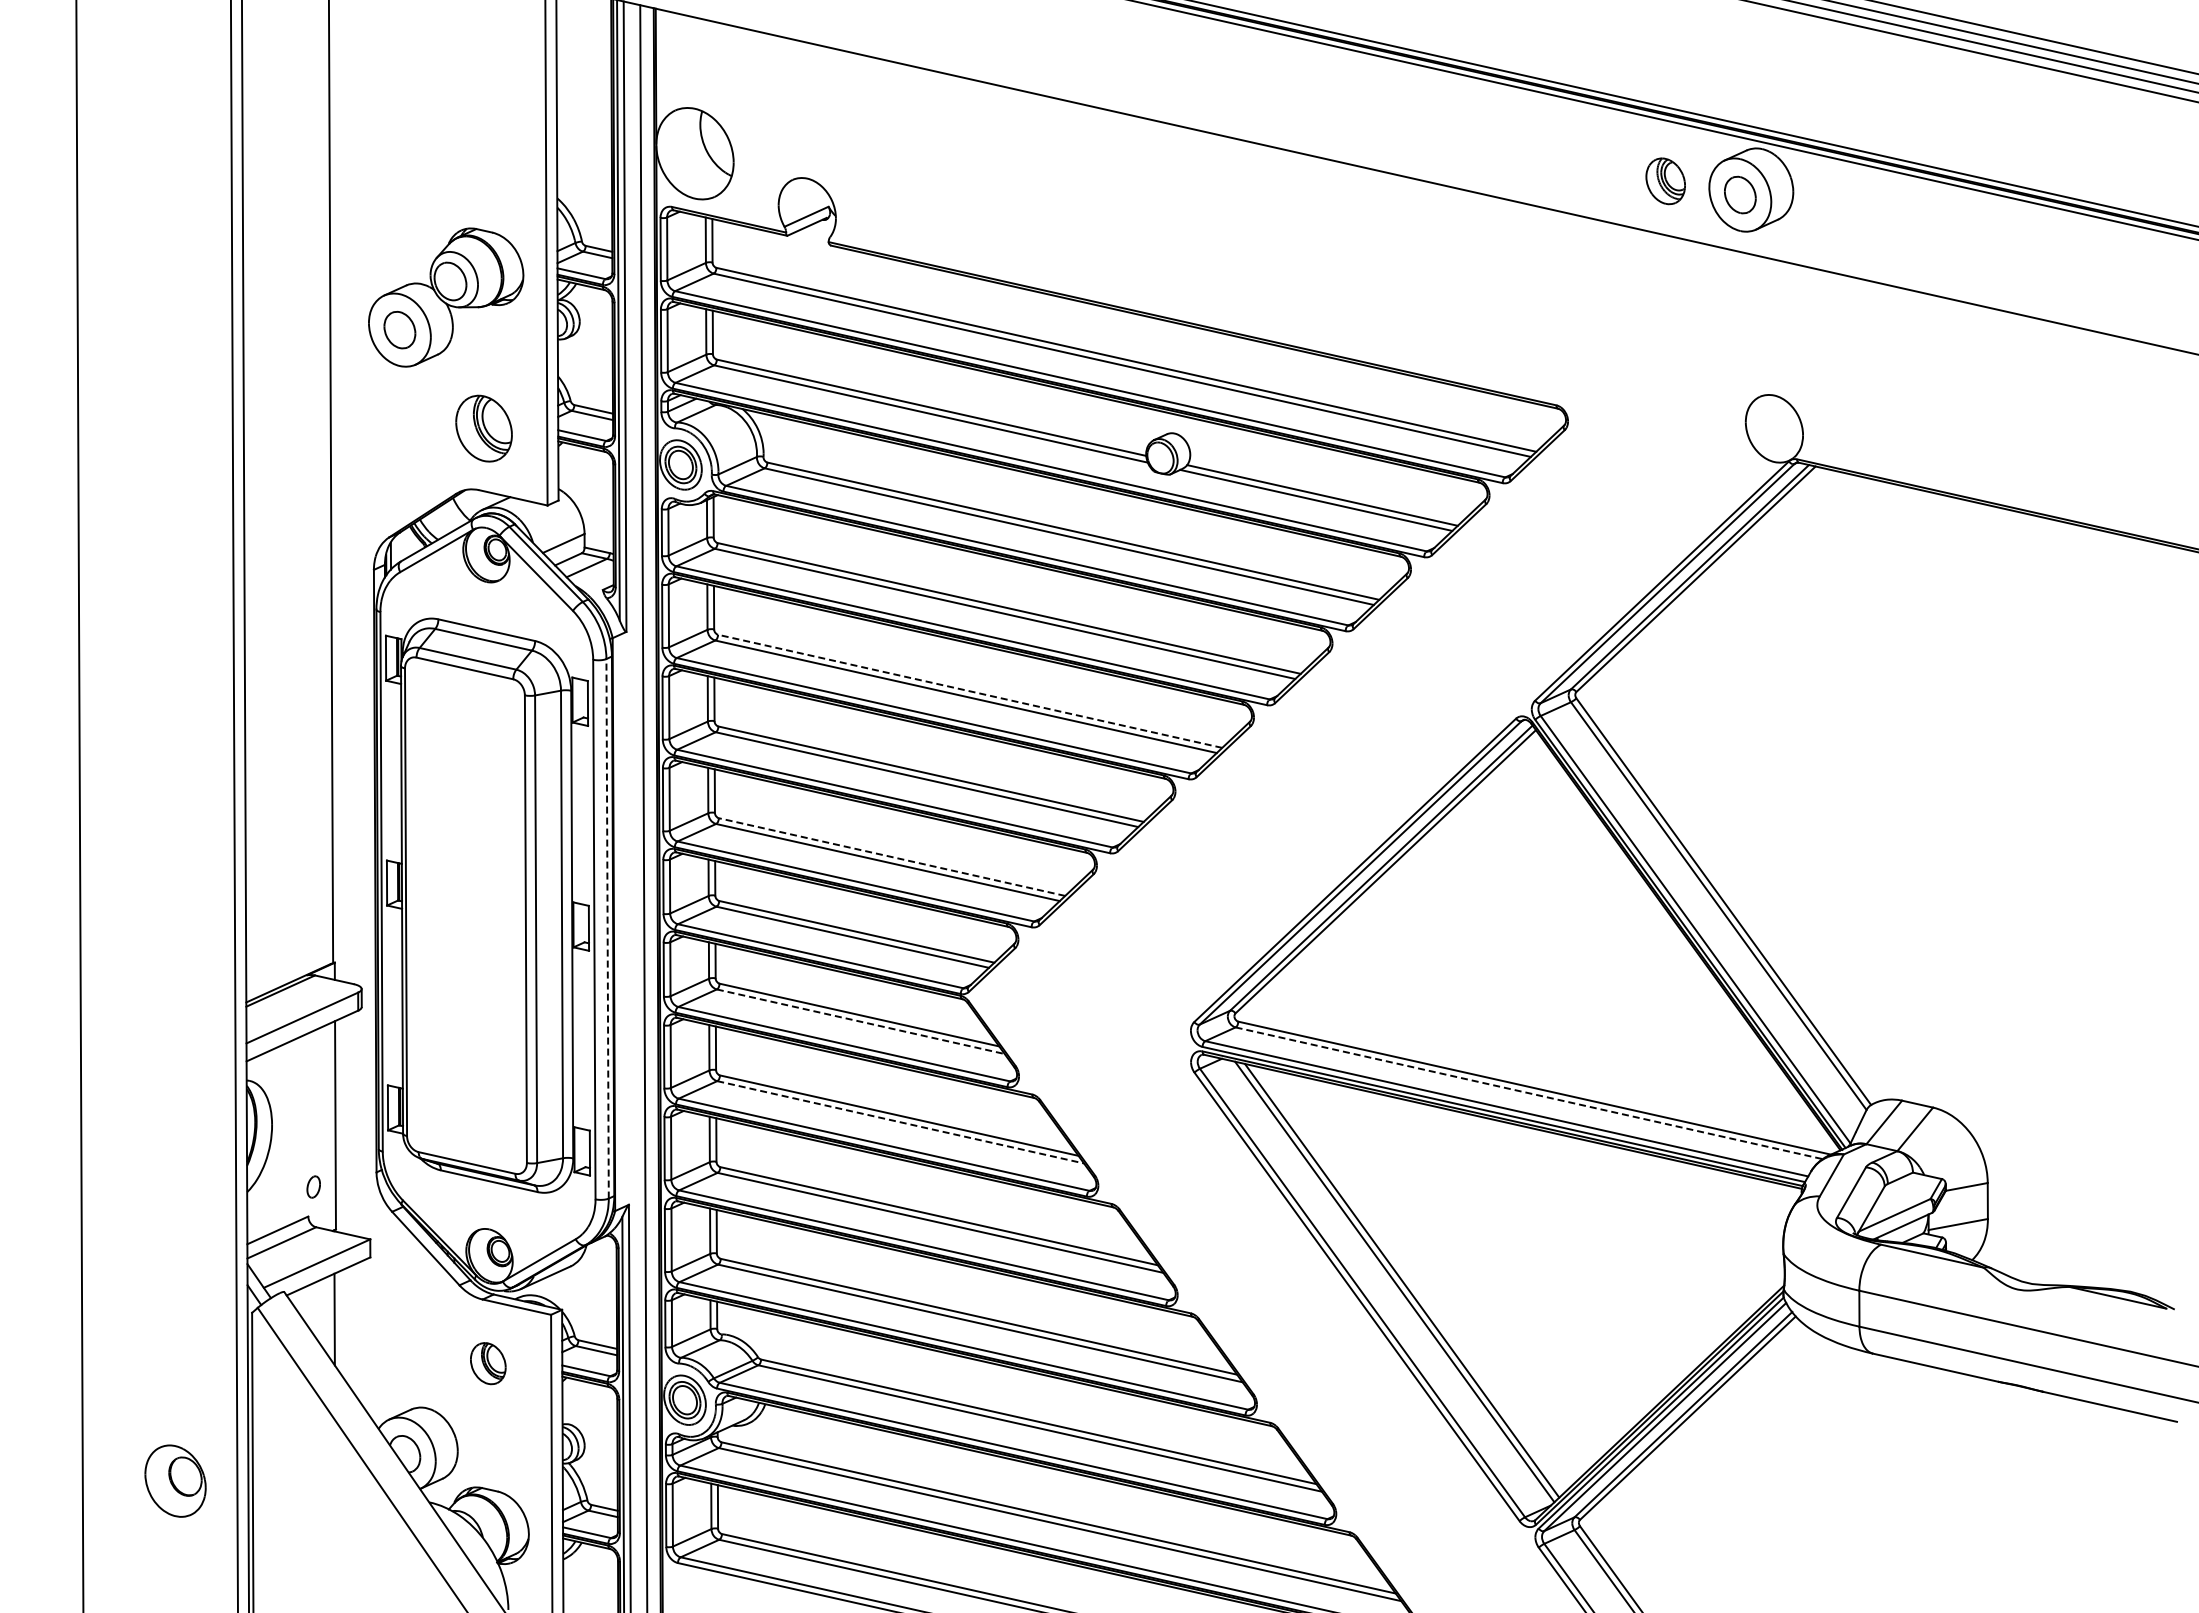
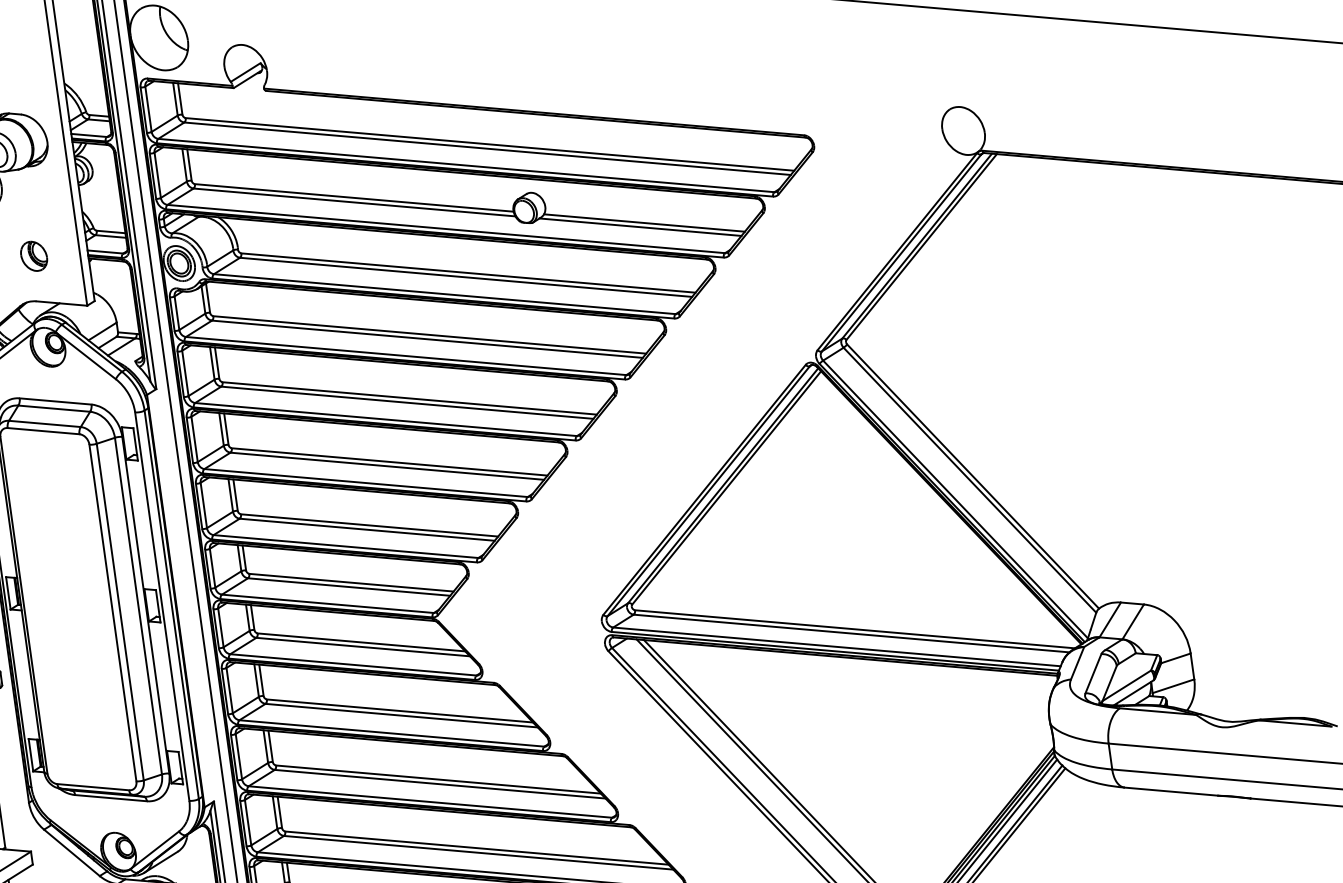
part: (484, 427) -> (34, 255), size x0.62
line: (969, 691) -> (409, 398), dashed -> solid
line: (891, 856) -> (369, 525), dashed -> solid
line: (607, 928) -> (171, 604), dashed -> solid
line: (860, 1021) -> (362, 646), dashed -> solid
line: (1529, 1093) -> (851, 633), dashed -> solid
line: (900, 1122) -> (401, 715), dashed -> solid

